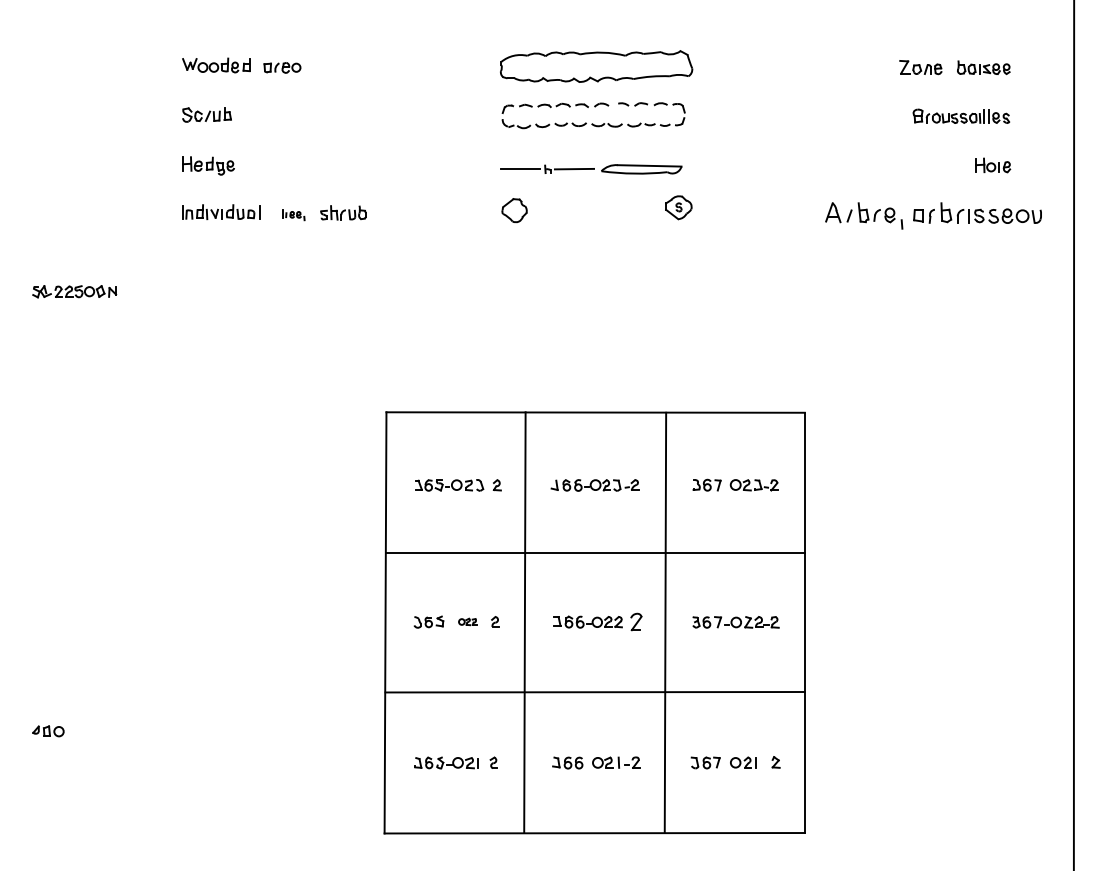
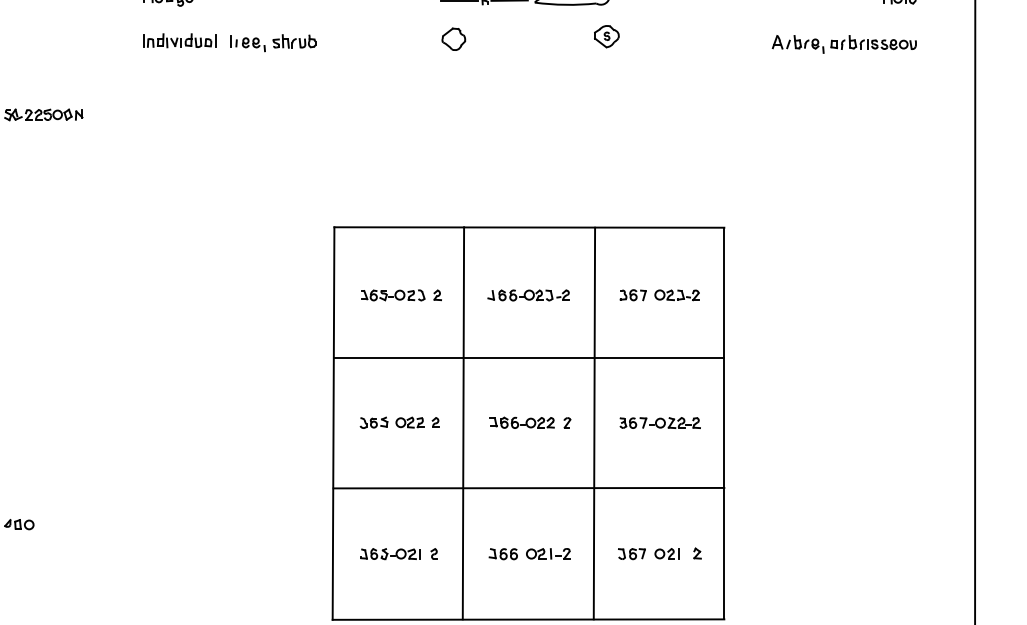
part: (293, 215) -> (247, 43), size x1.67
part: (933, 216) -> (844, 44), size x0.71
part: (467, 621) -> (409, 422), size x1.67
part: (636, 622) -> (567, 423), size x0.62

